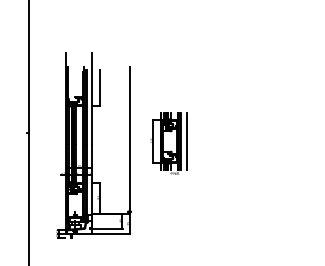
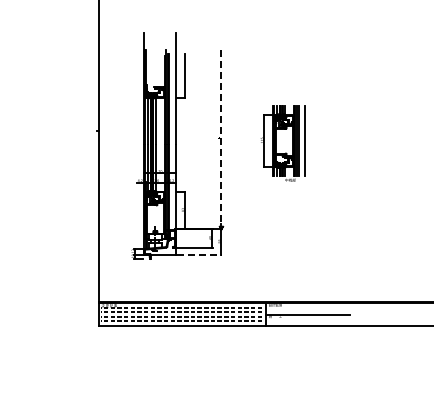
line: (129, 139) -> (221, 138), solid -> dashed
part: (168, 143) -> (282, 143), moved
line: (112, 234) -> (200, 254), solid -> dashed

